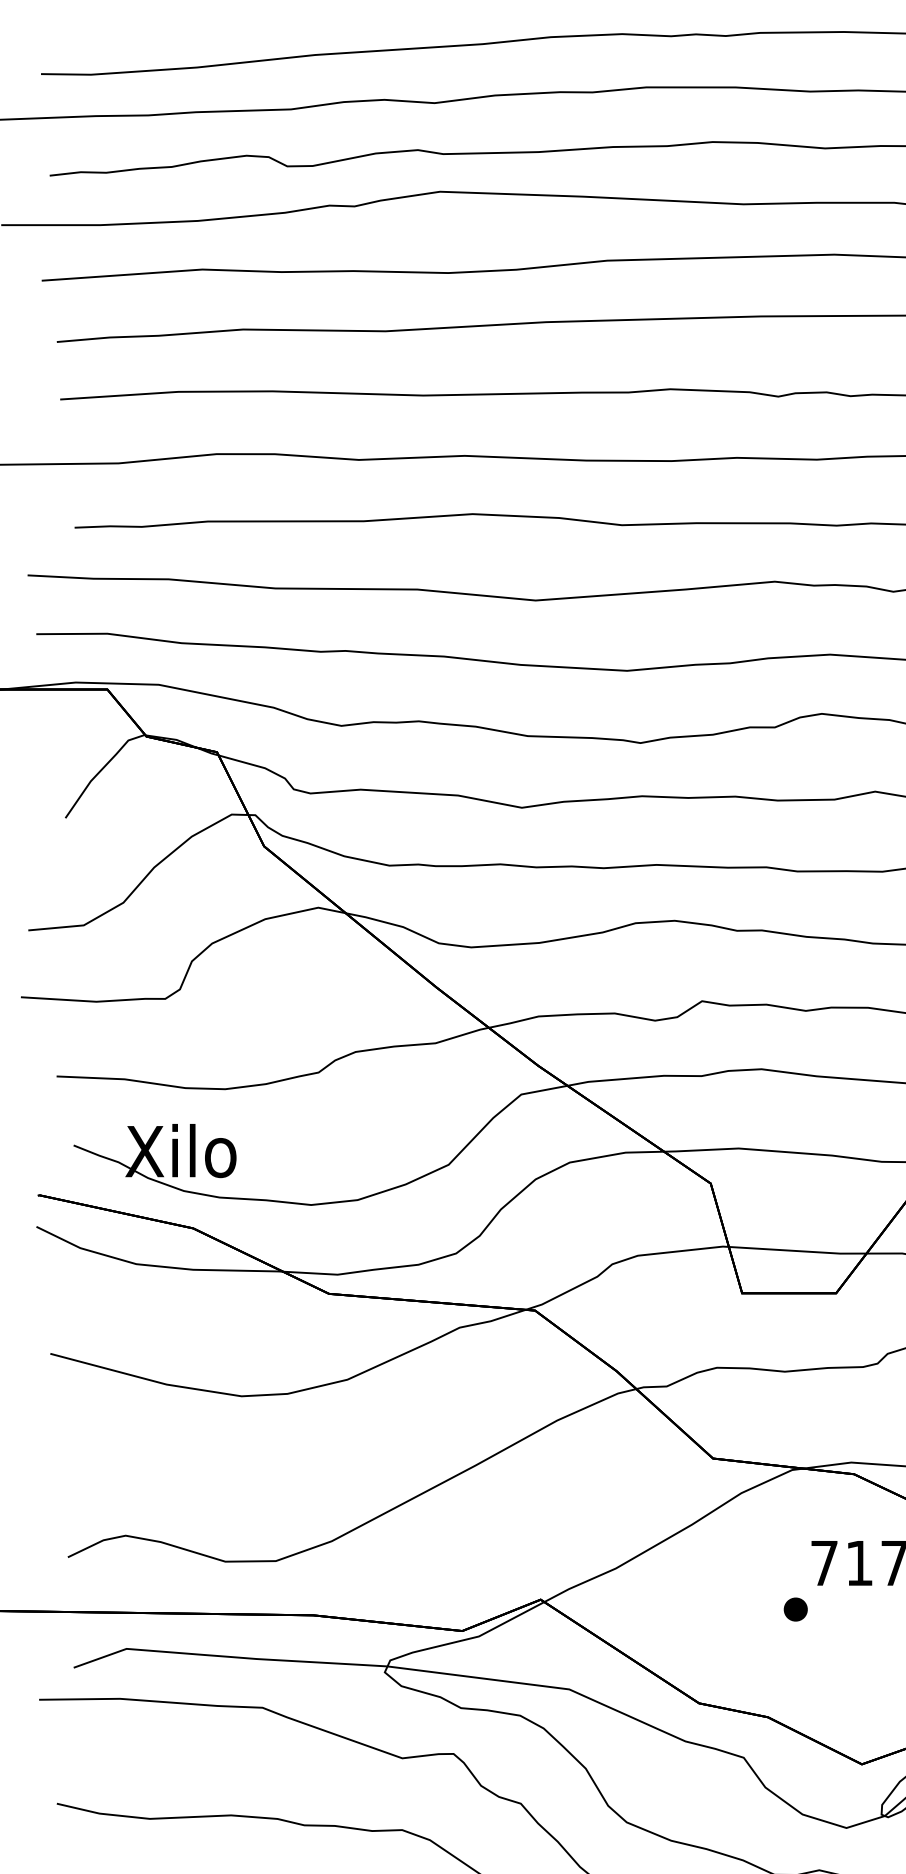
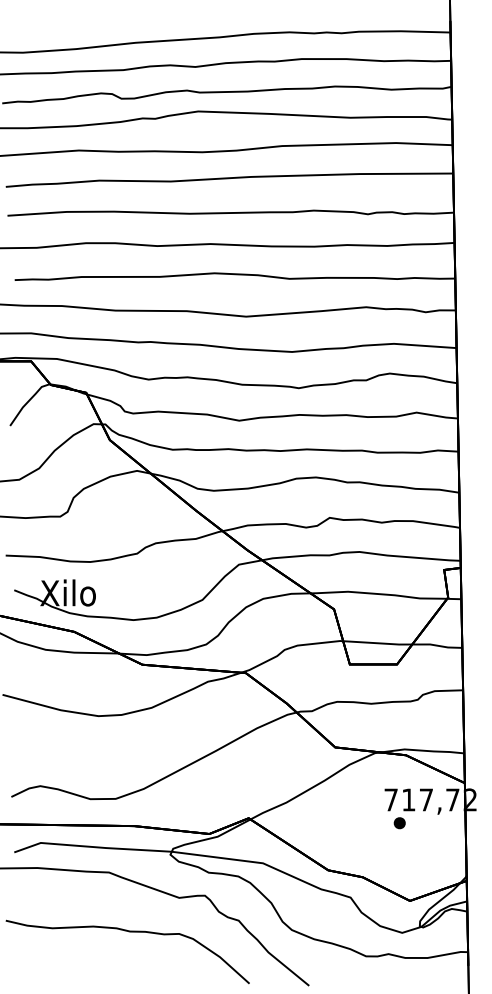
part: (795, 1610) -> (399, 823), moved

